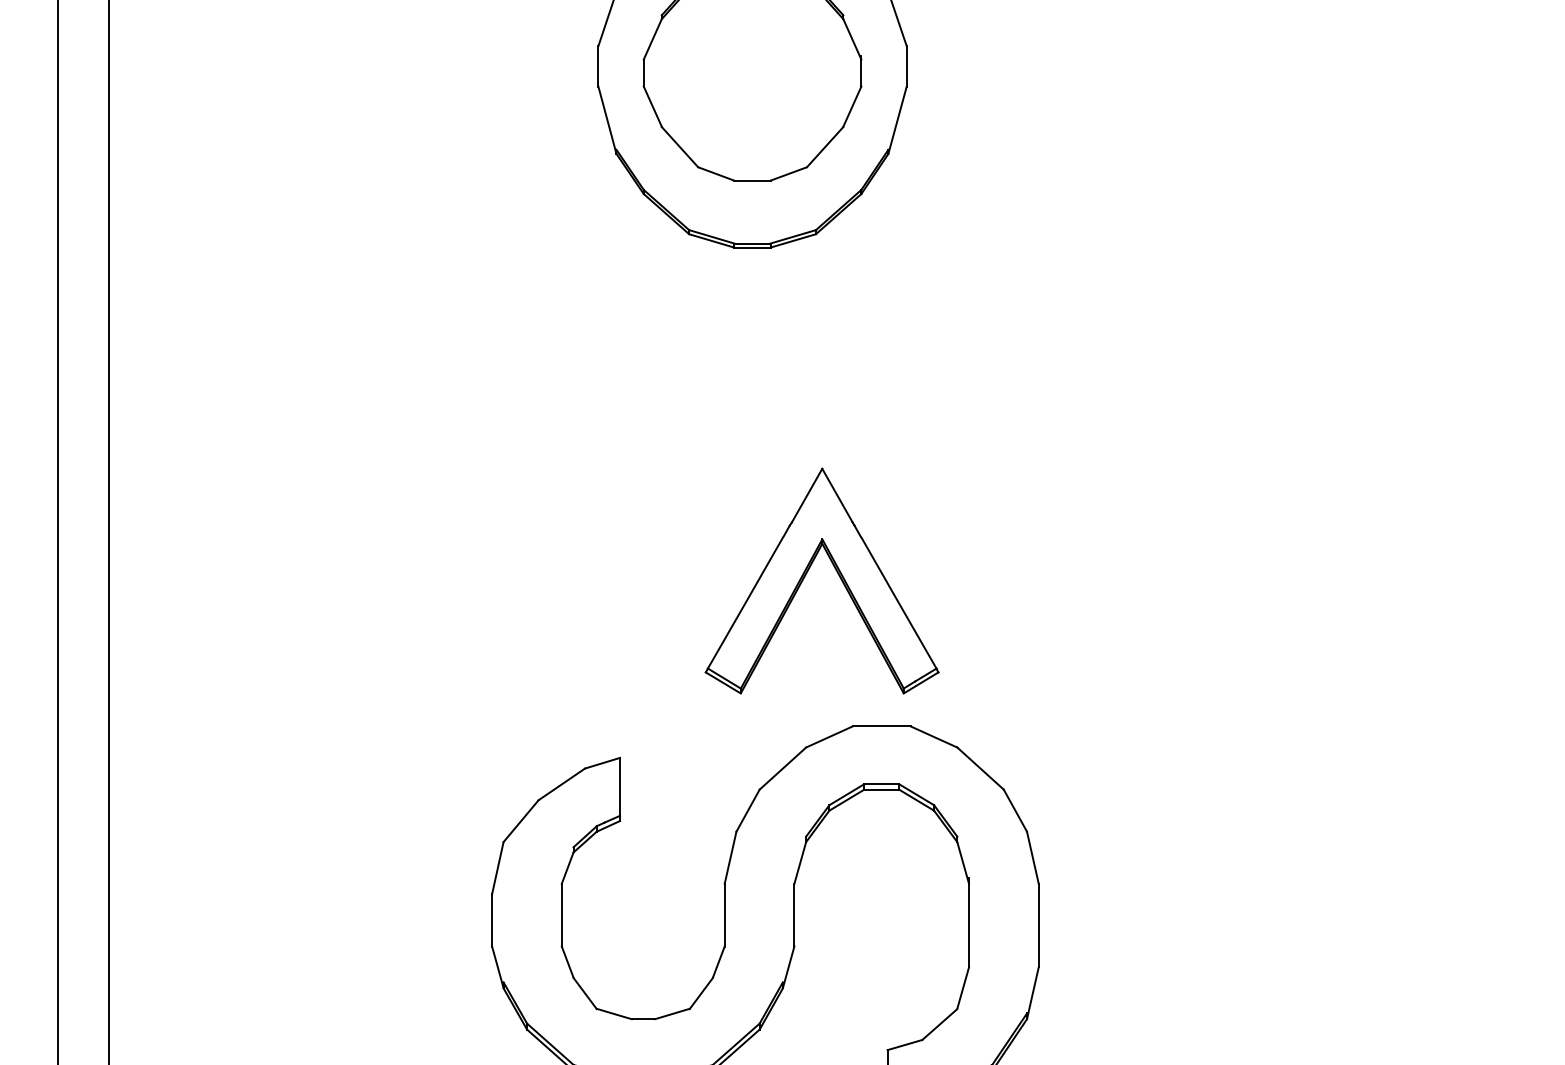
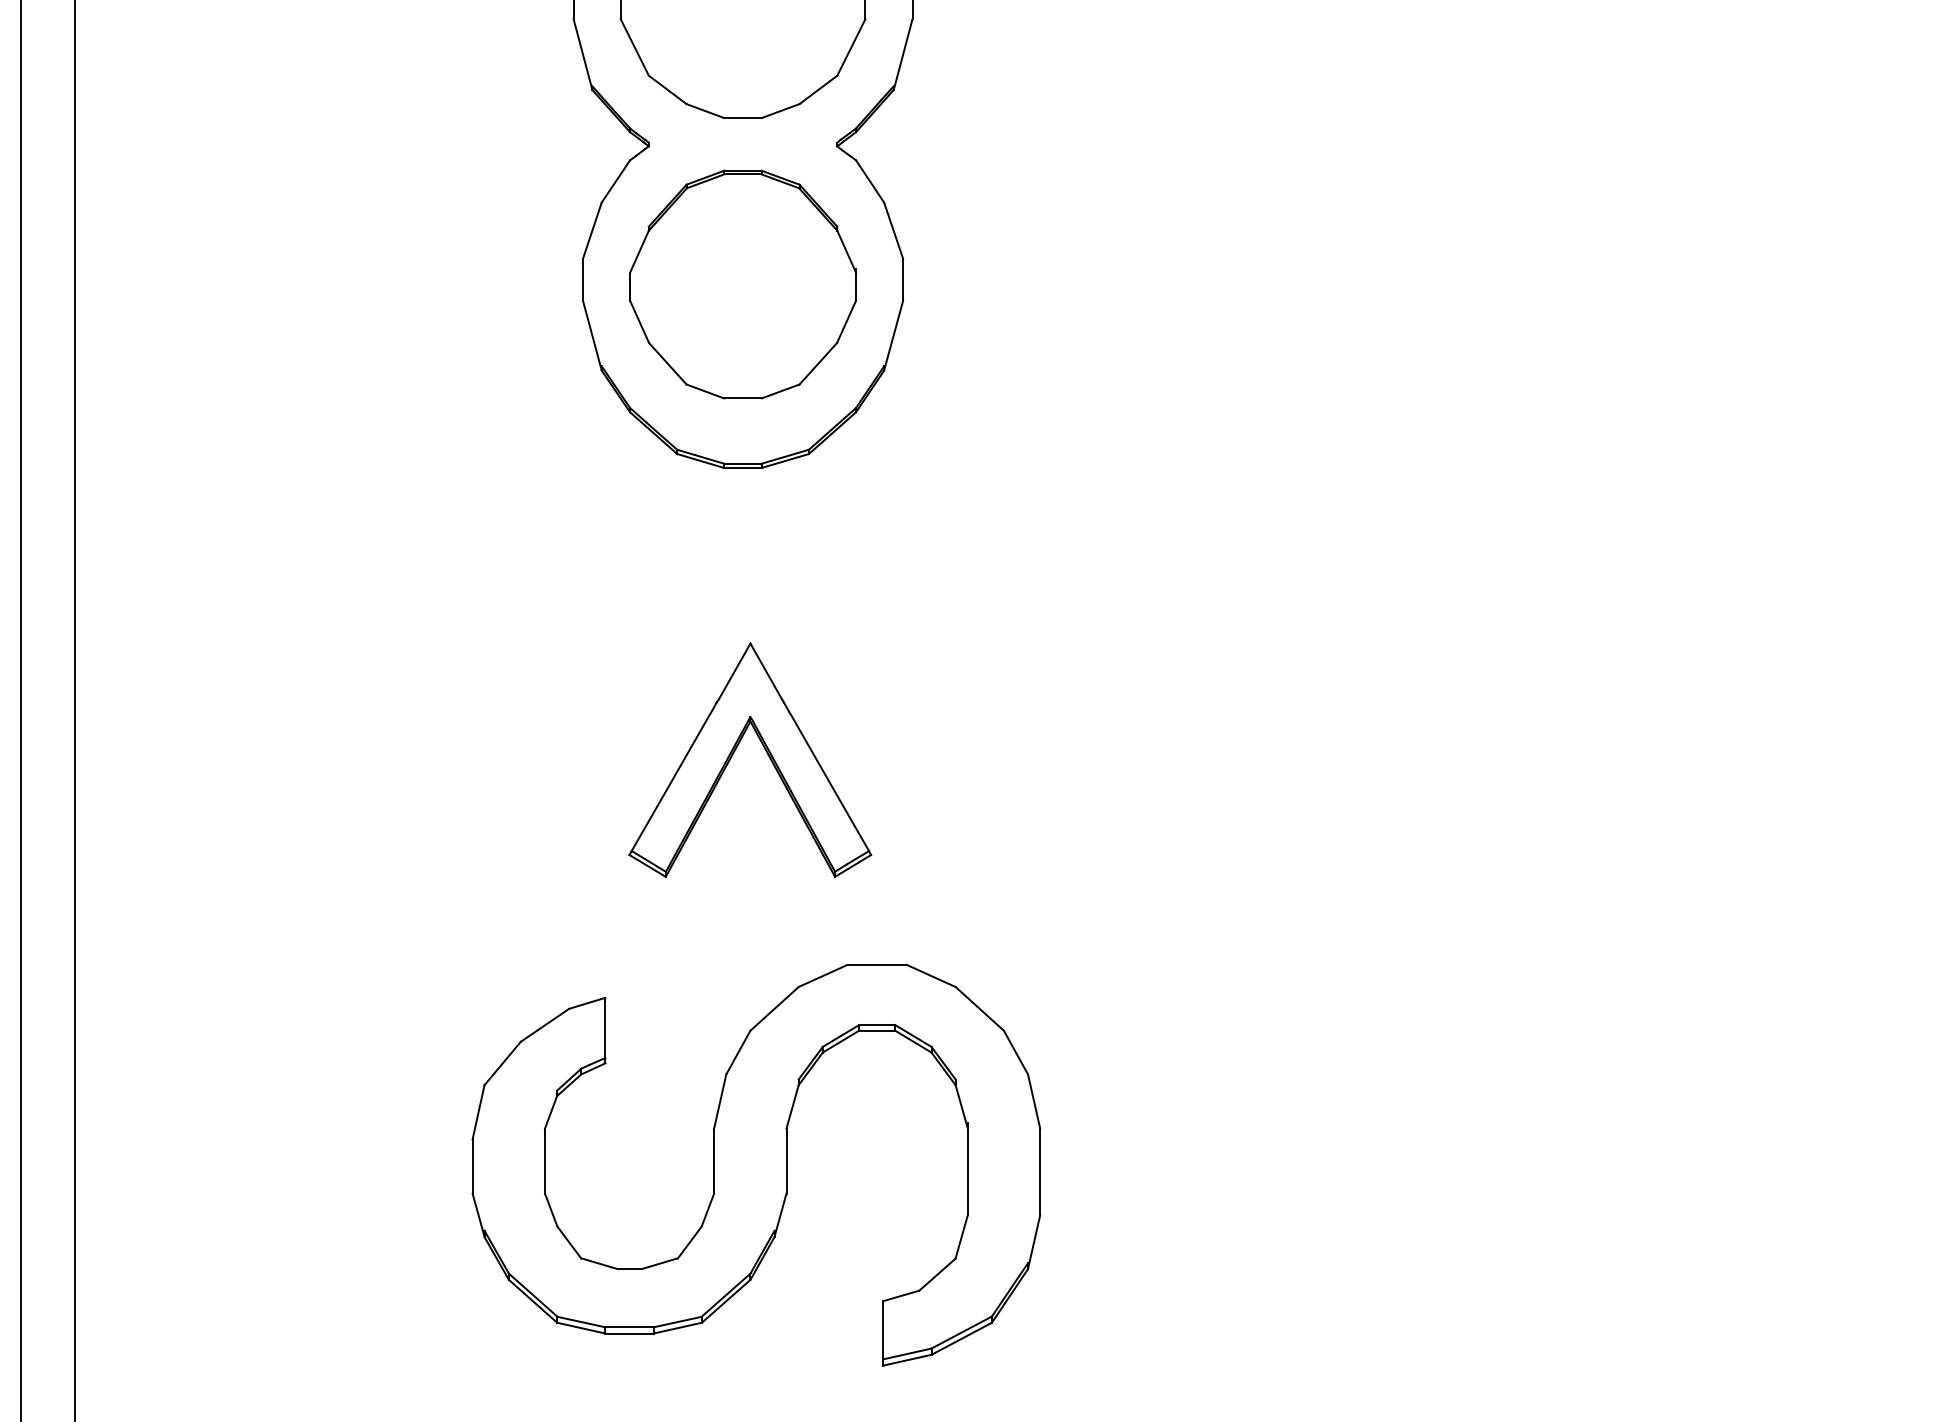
part: (807, 572) -> (735, 751), moved

